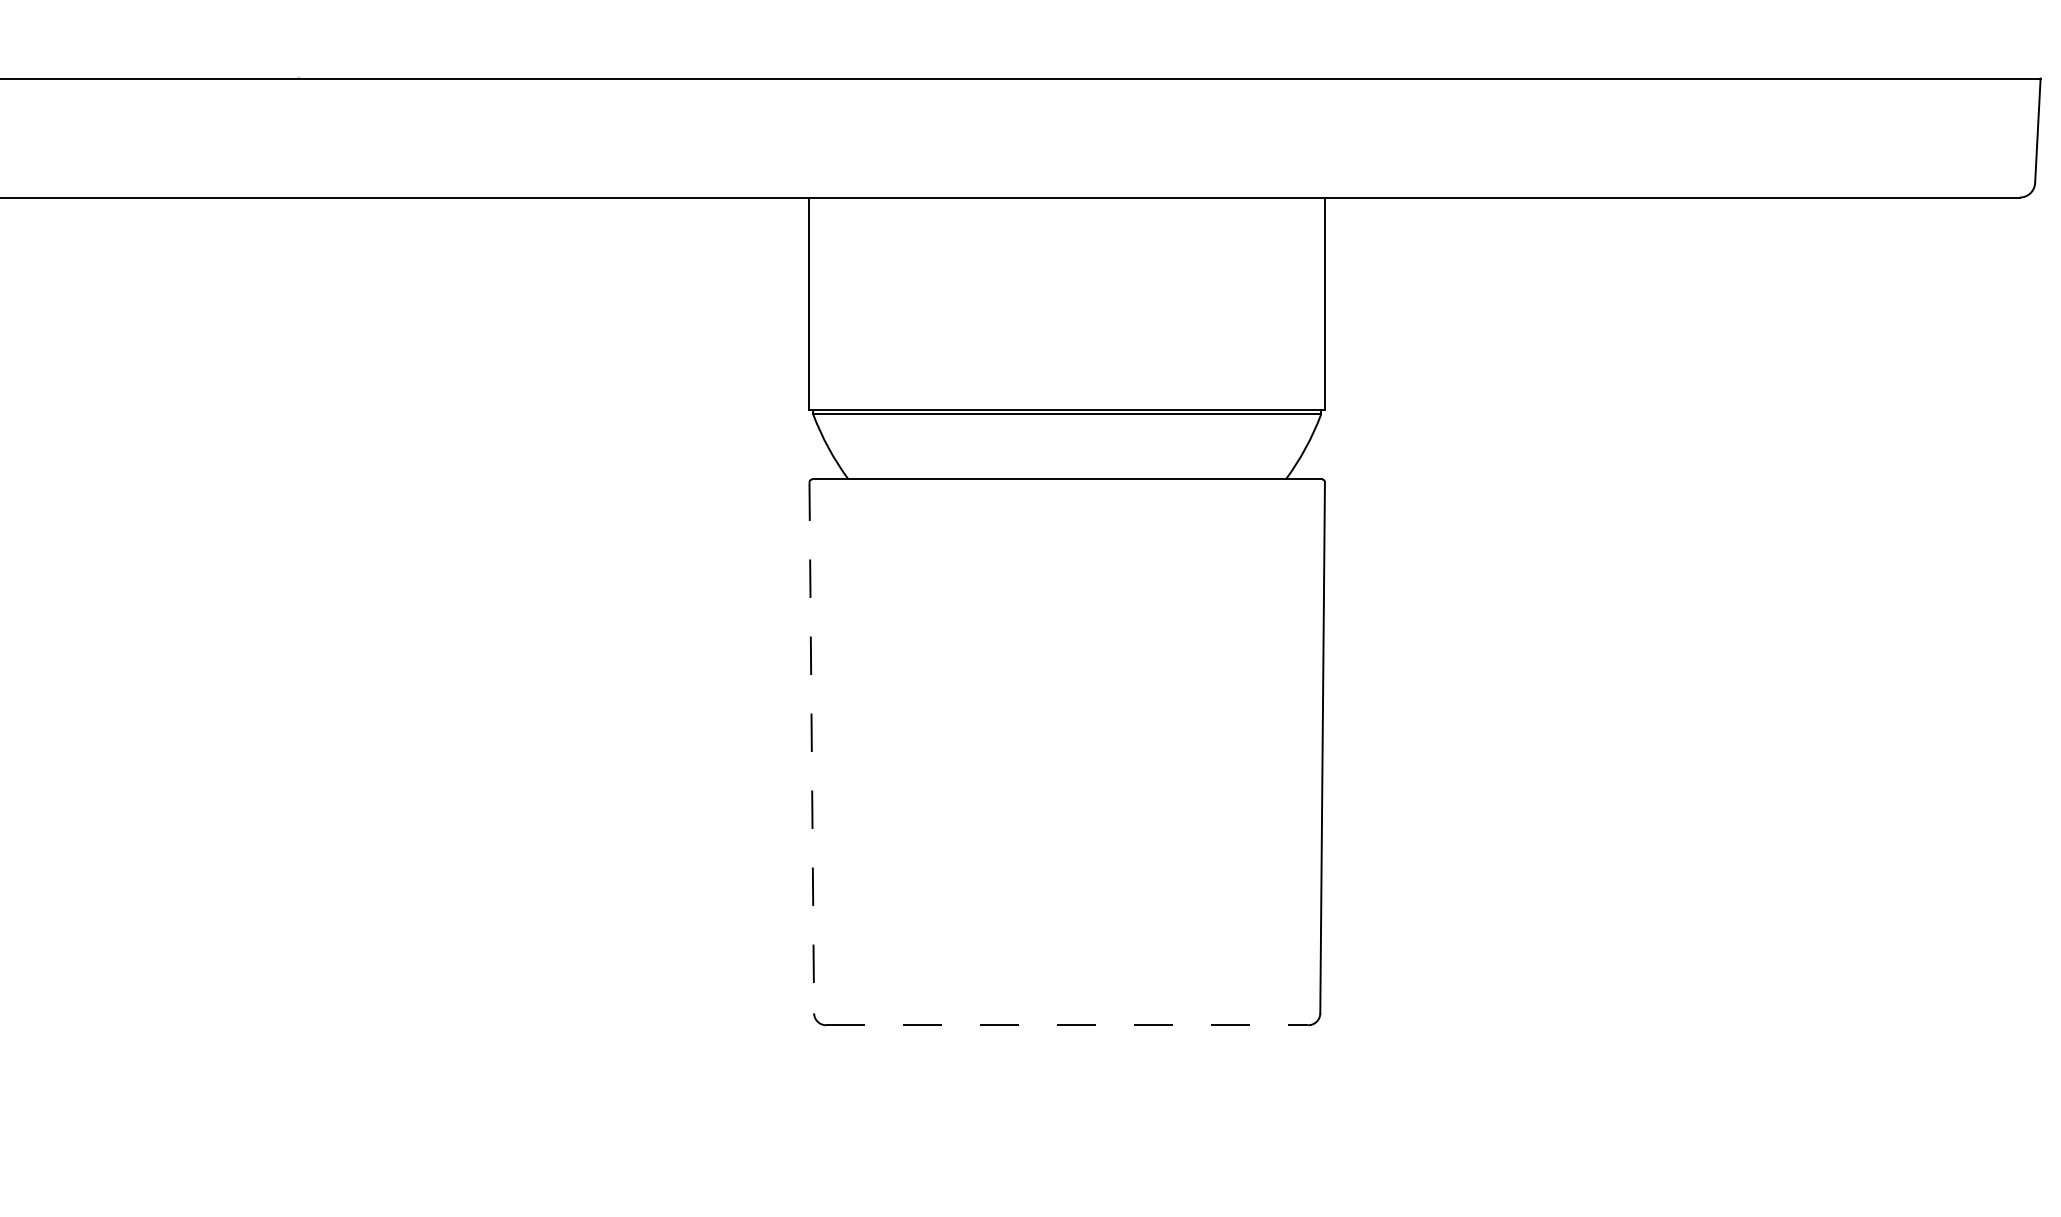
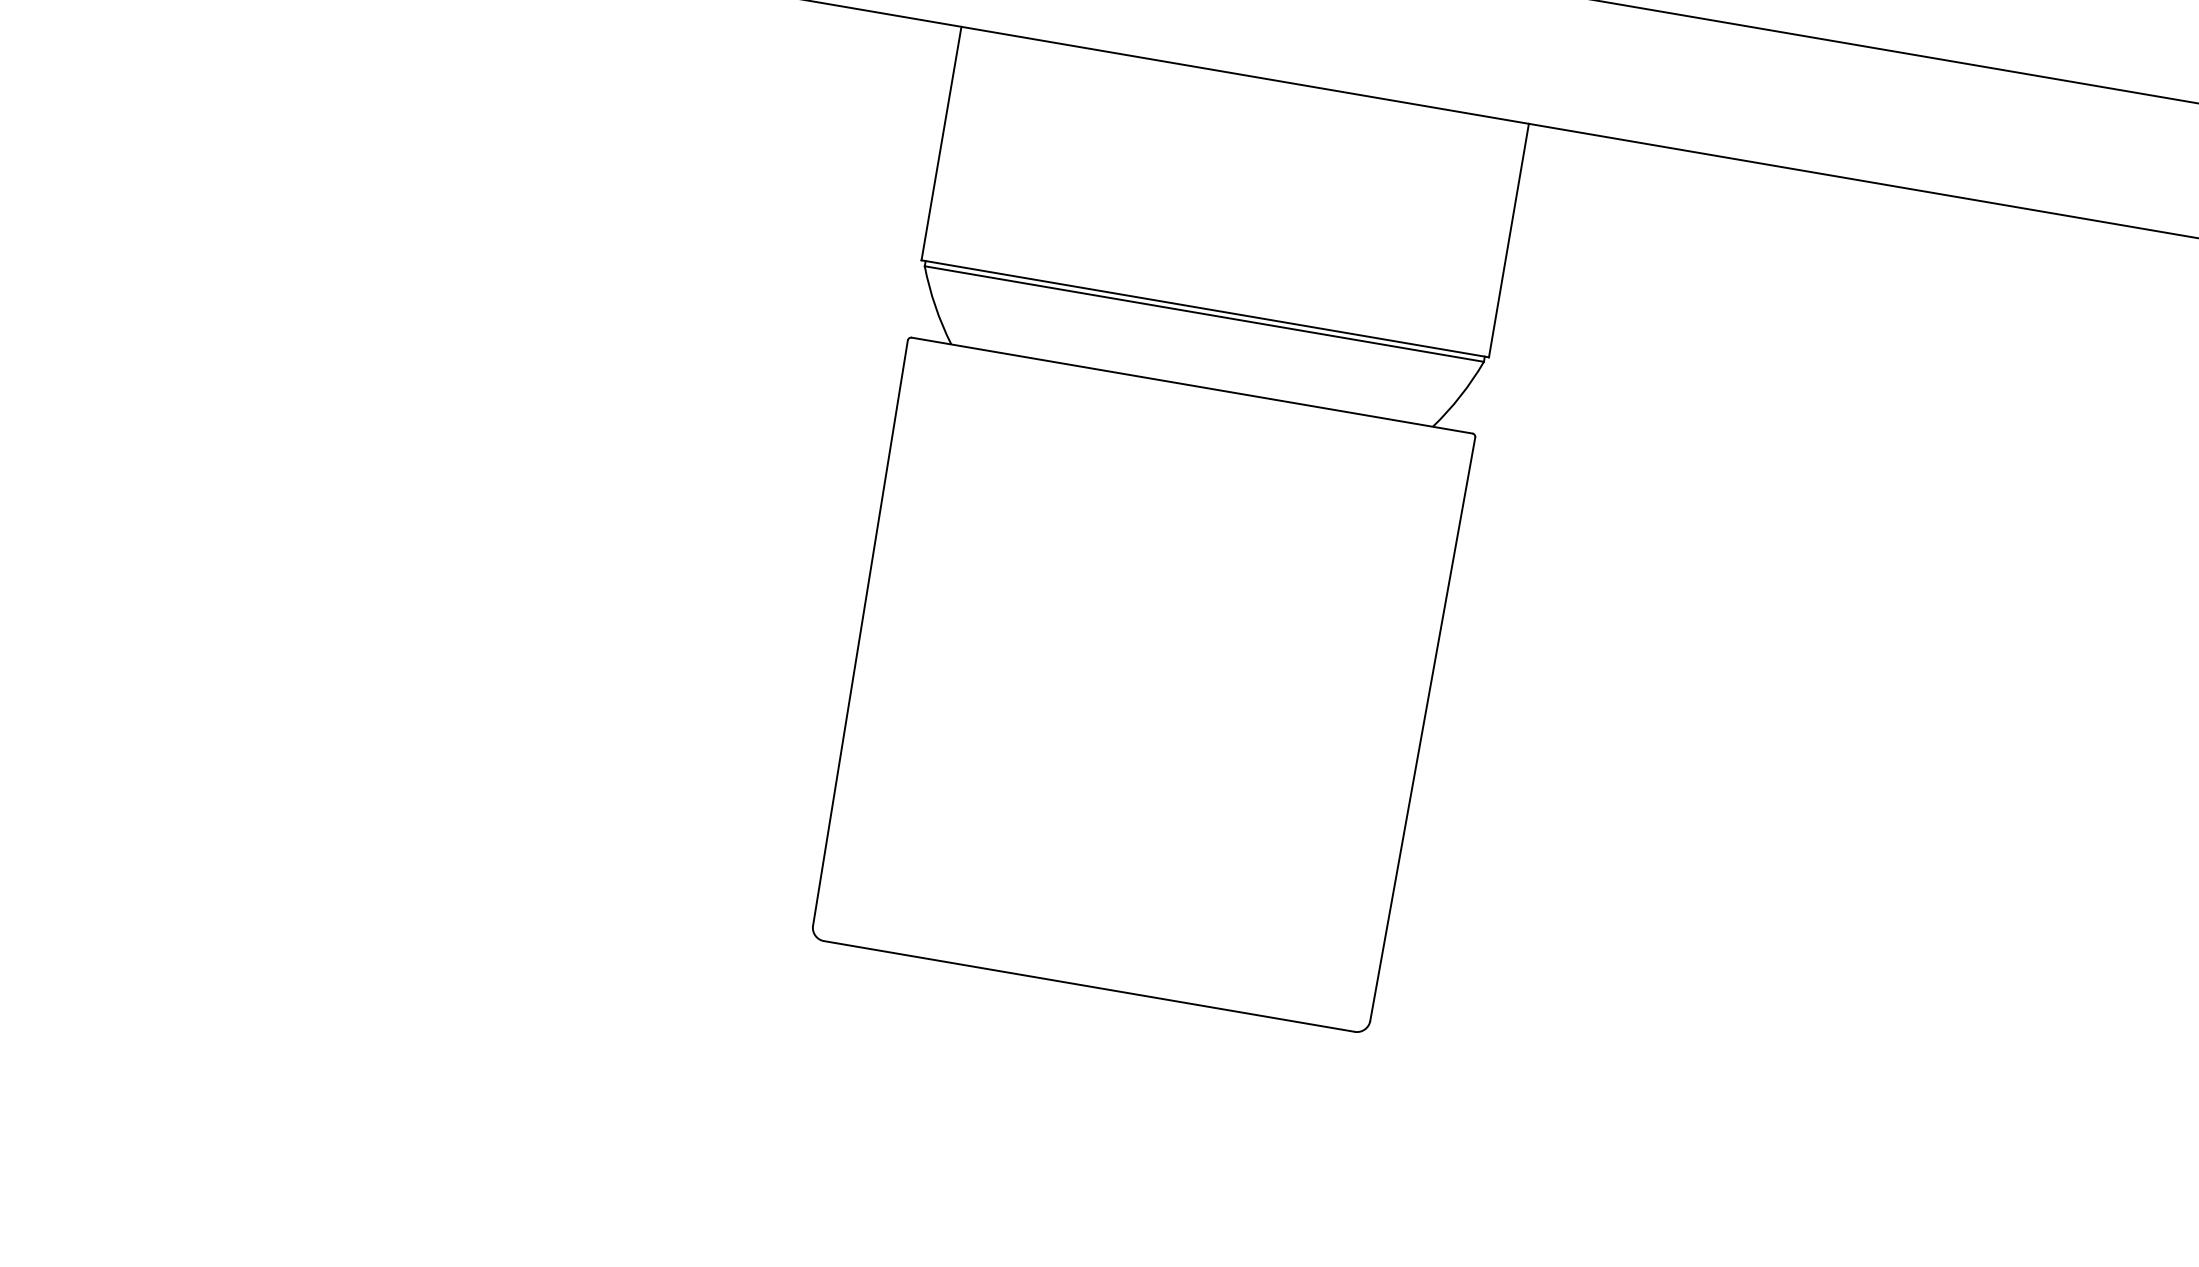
line: (811, 748) -> (860, 633), dashed -> solid
line: (1067, 1025) -> (1089, 986), dashed -> solid

